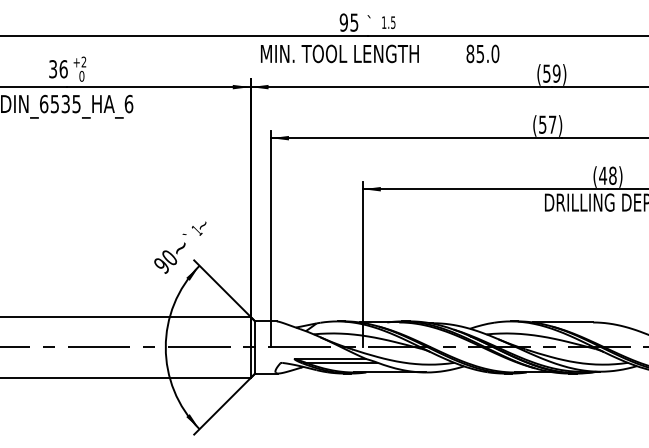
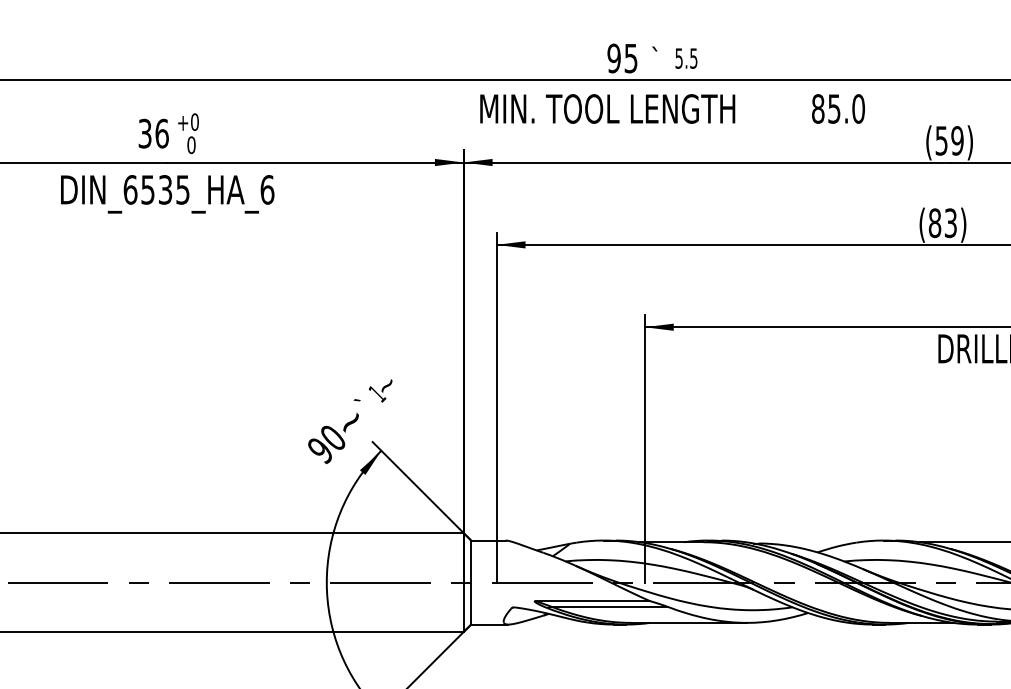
text: (384, 22) -> (679, 58), 1.5 -> 5.5
text: (83, 61) -> (194, 121), +2 -> +0
text: (547, 124) -> (942, 222), (57) -> (83)

